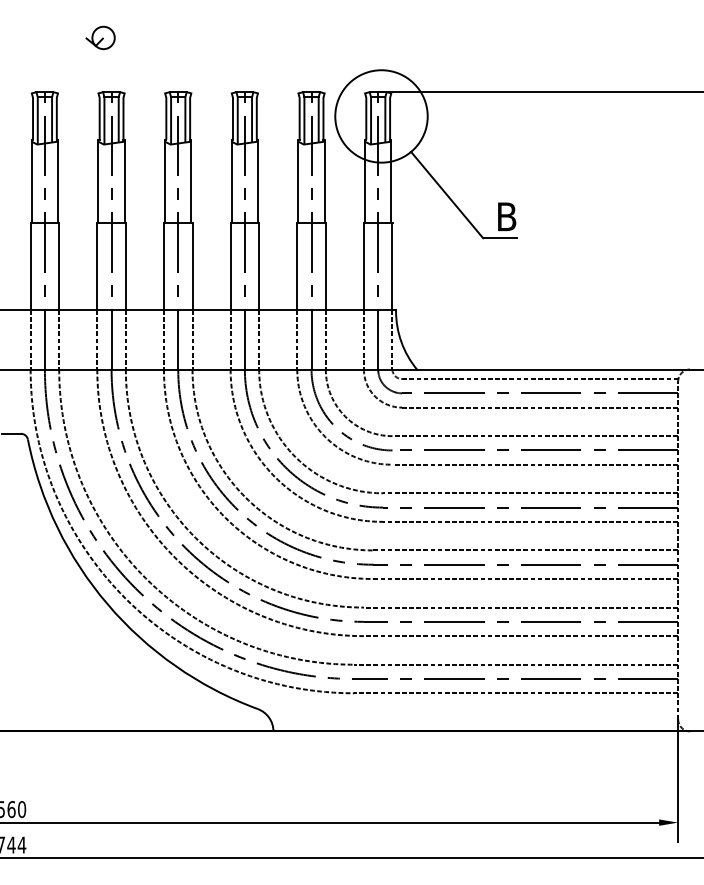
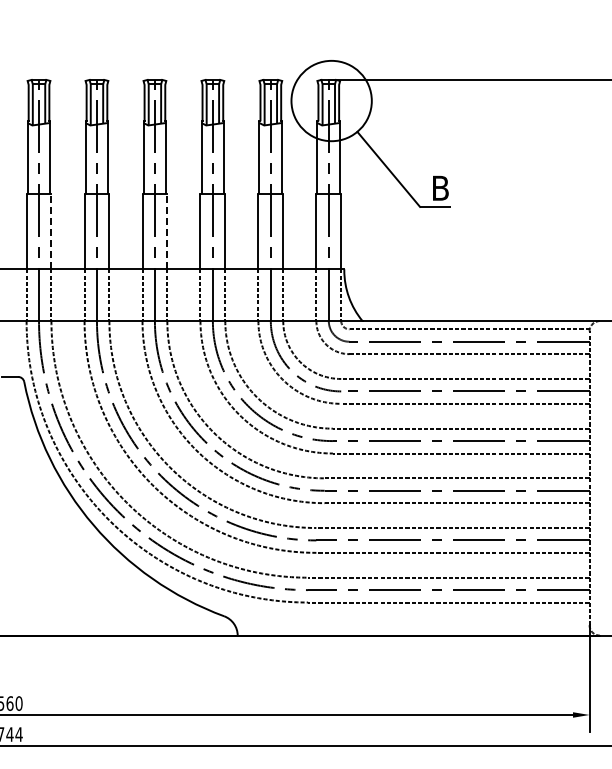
part: (100, 37) -> (87, 32), removed
line: (59, 266) -> (51, 231), solid -> dashed
line: (192, 266) -> (167, 231), solid -> dashed

